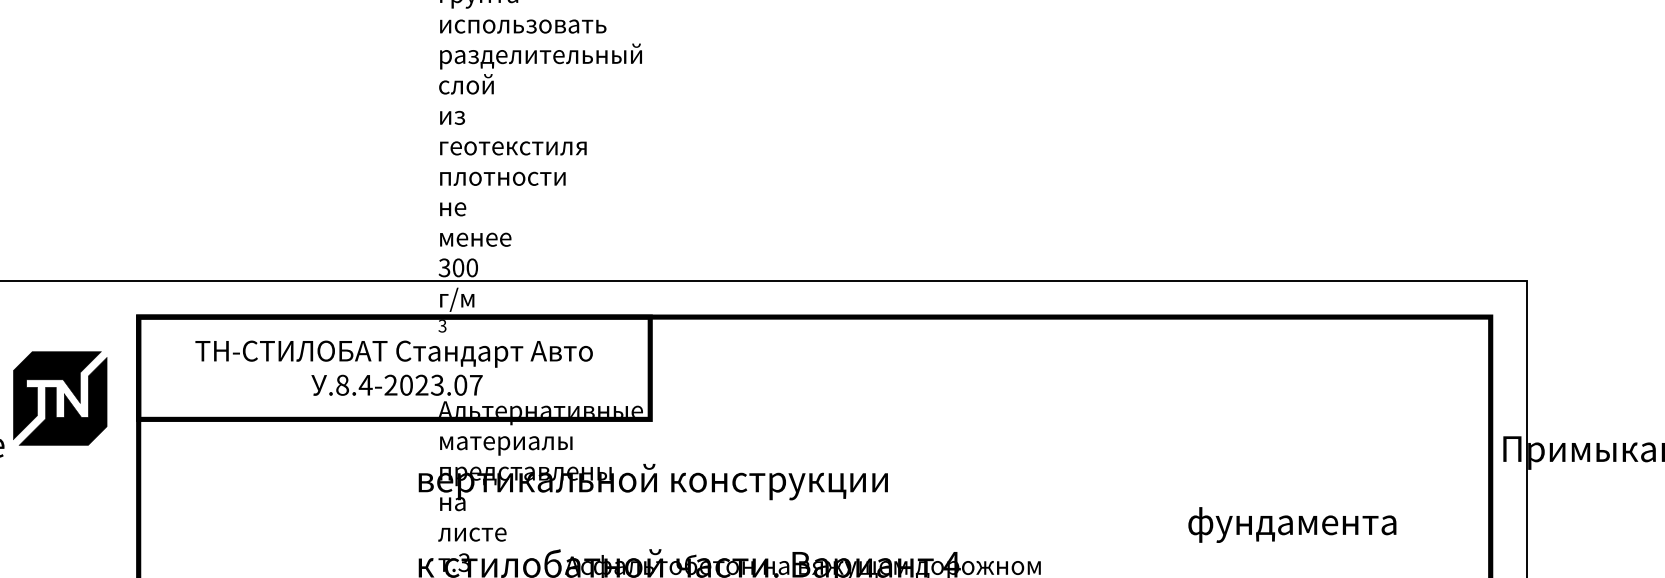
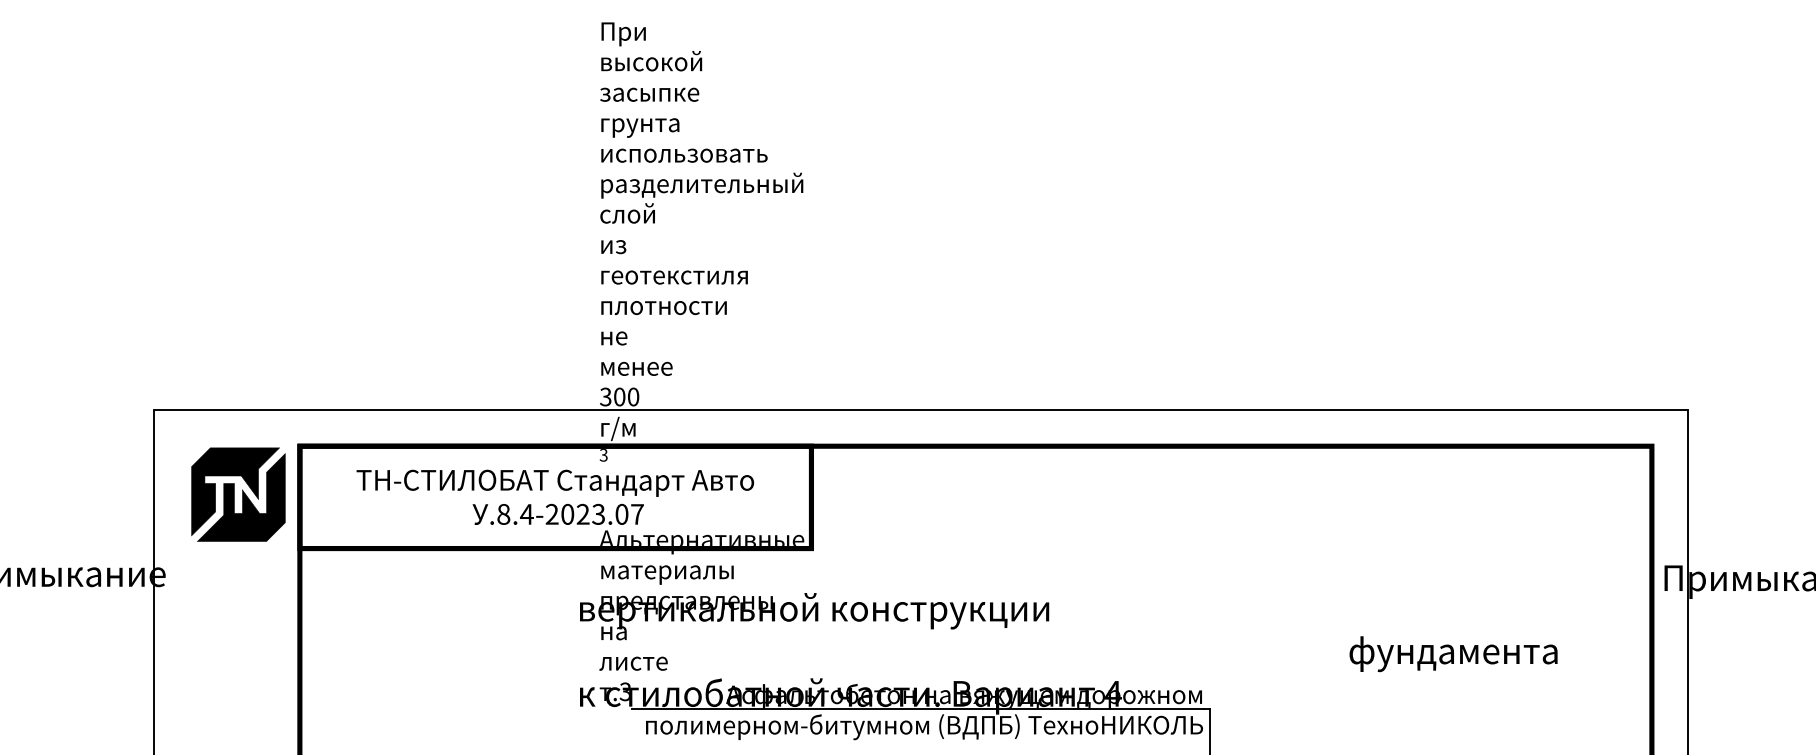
part: (60, 398) -> (238, 494), moved

